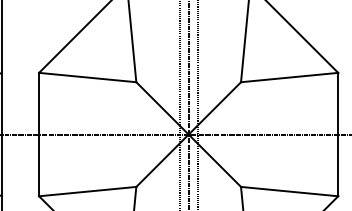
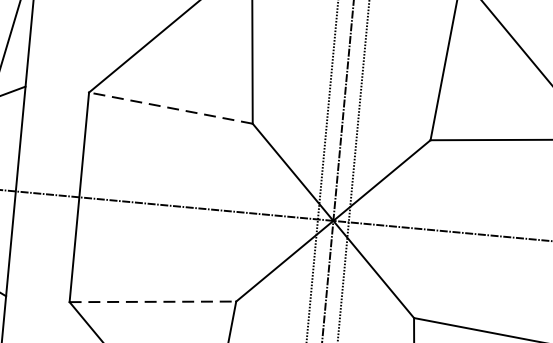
line: (87, 77) -> (170, 107), solid -> dashed
line: (87, 191) -> (152, 301), solid -> dashed

